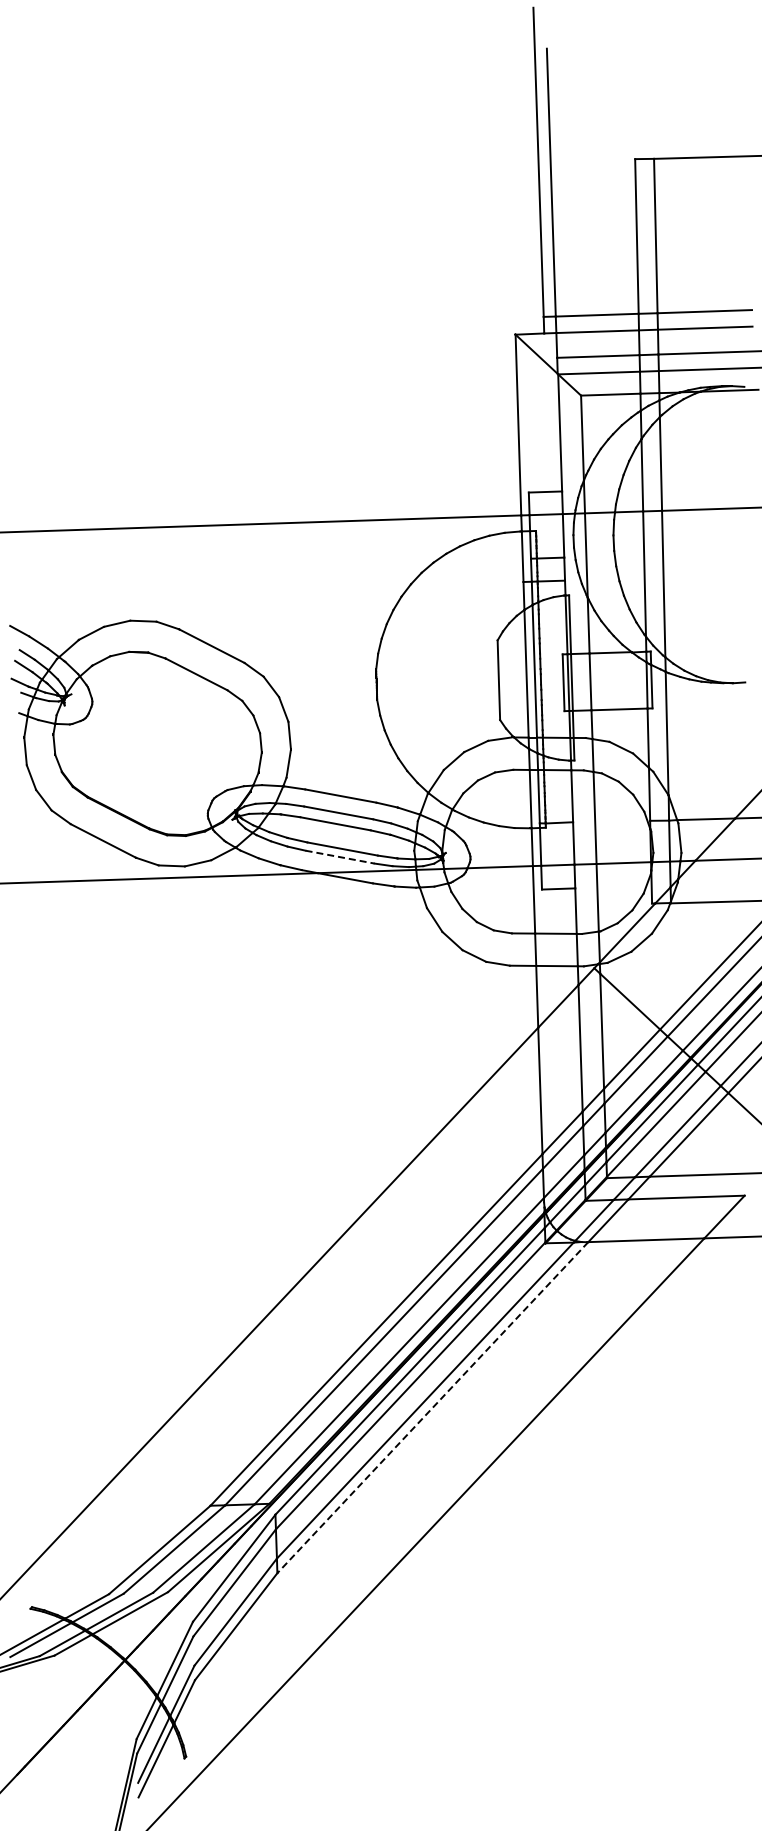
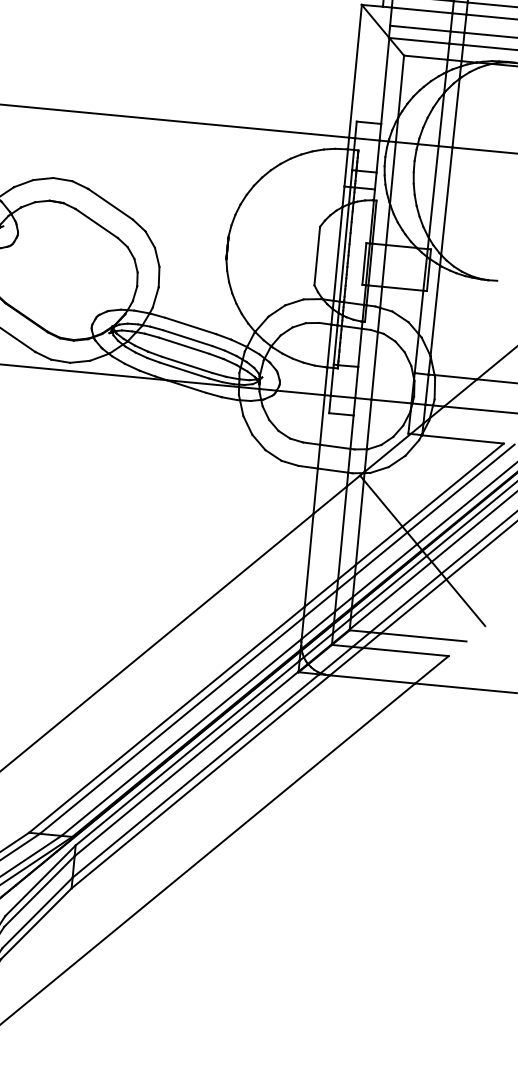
line: (340, 857) -> (184, 370), dashed -> solid
line: (432, 1408) -> (200, 782), dashed -> solid

